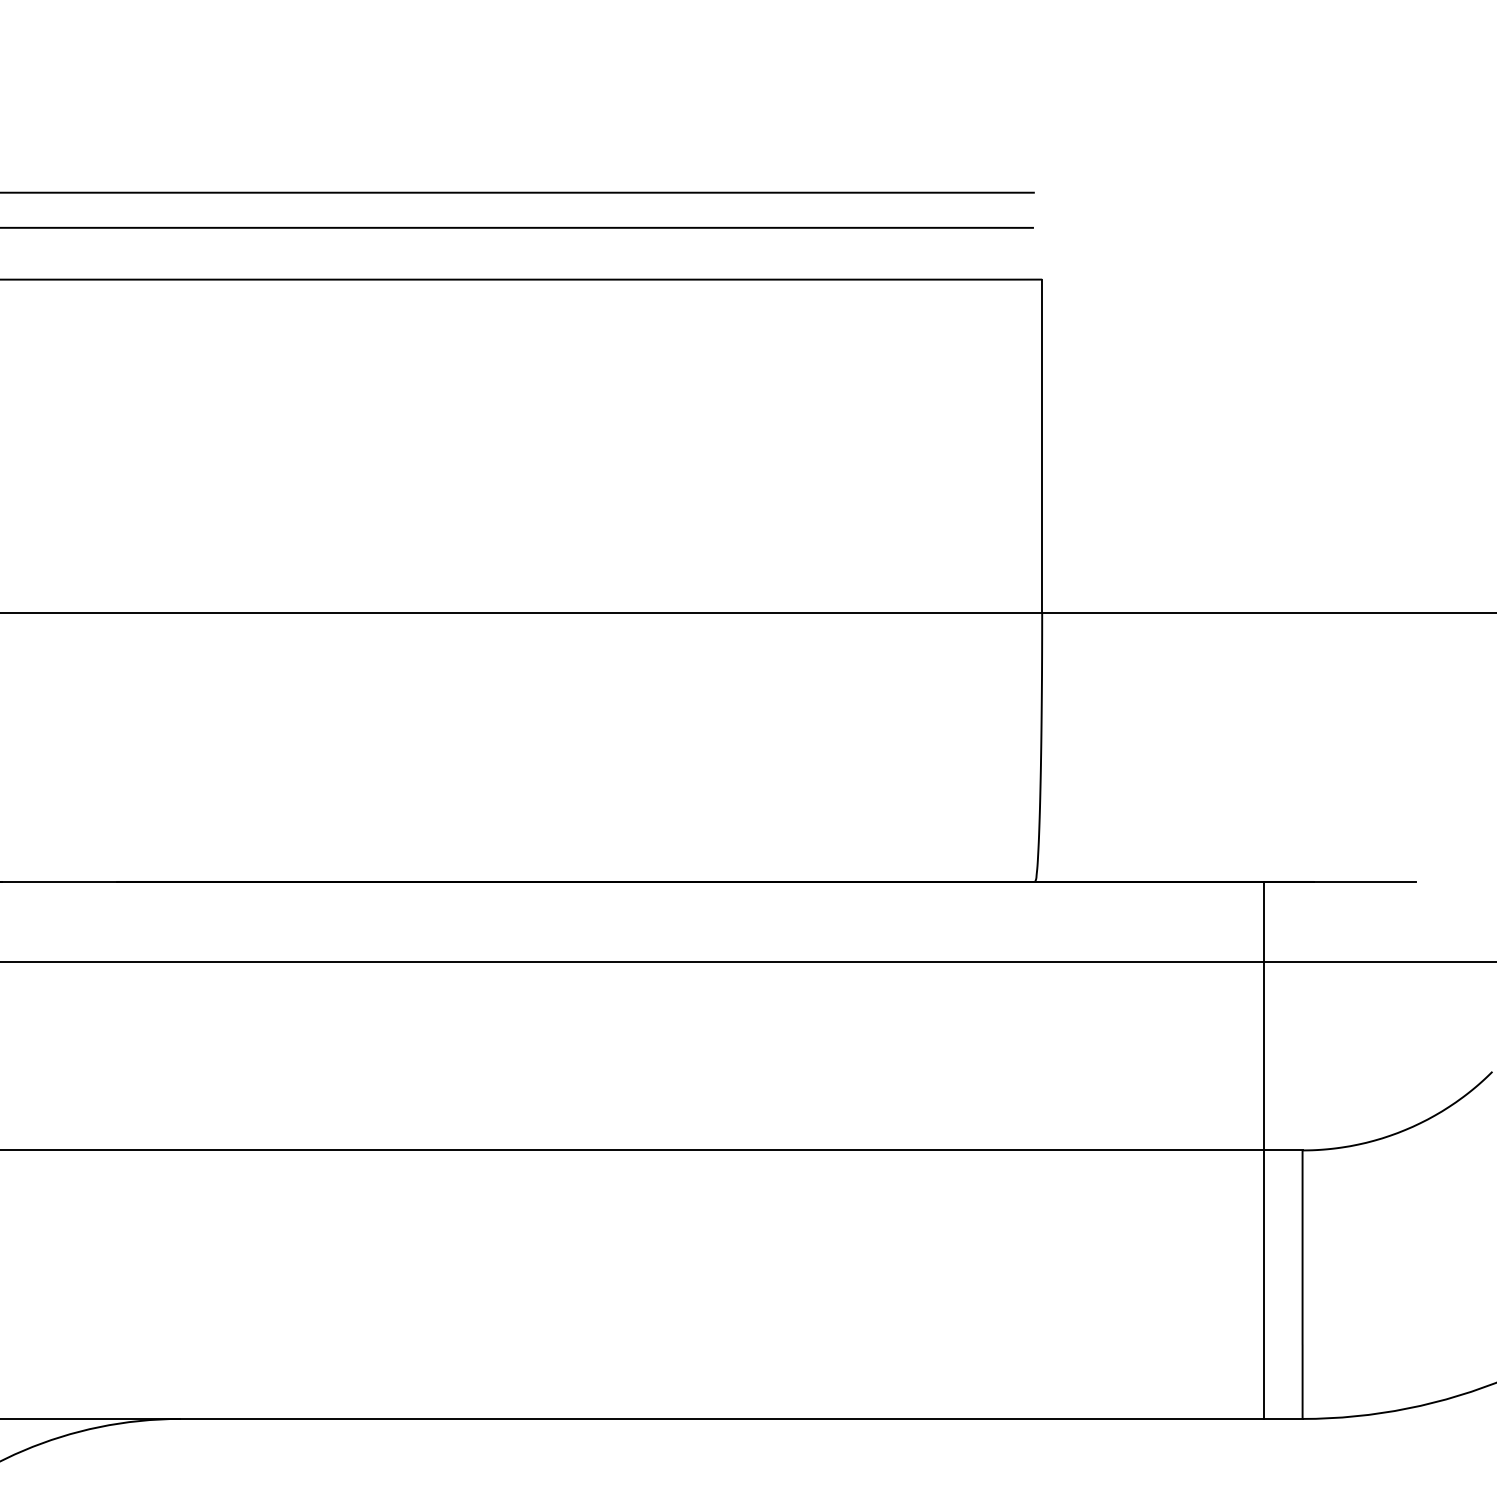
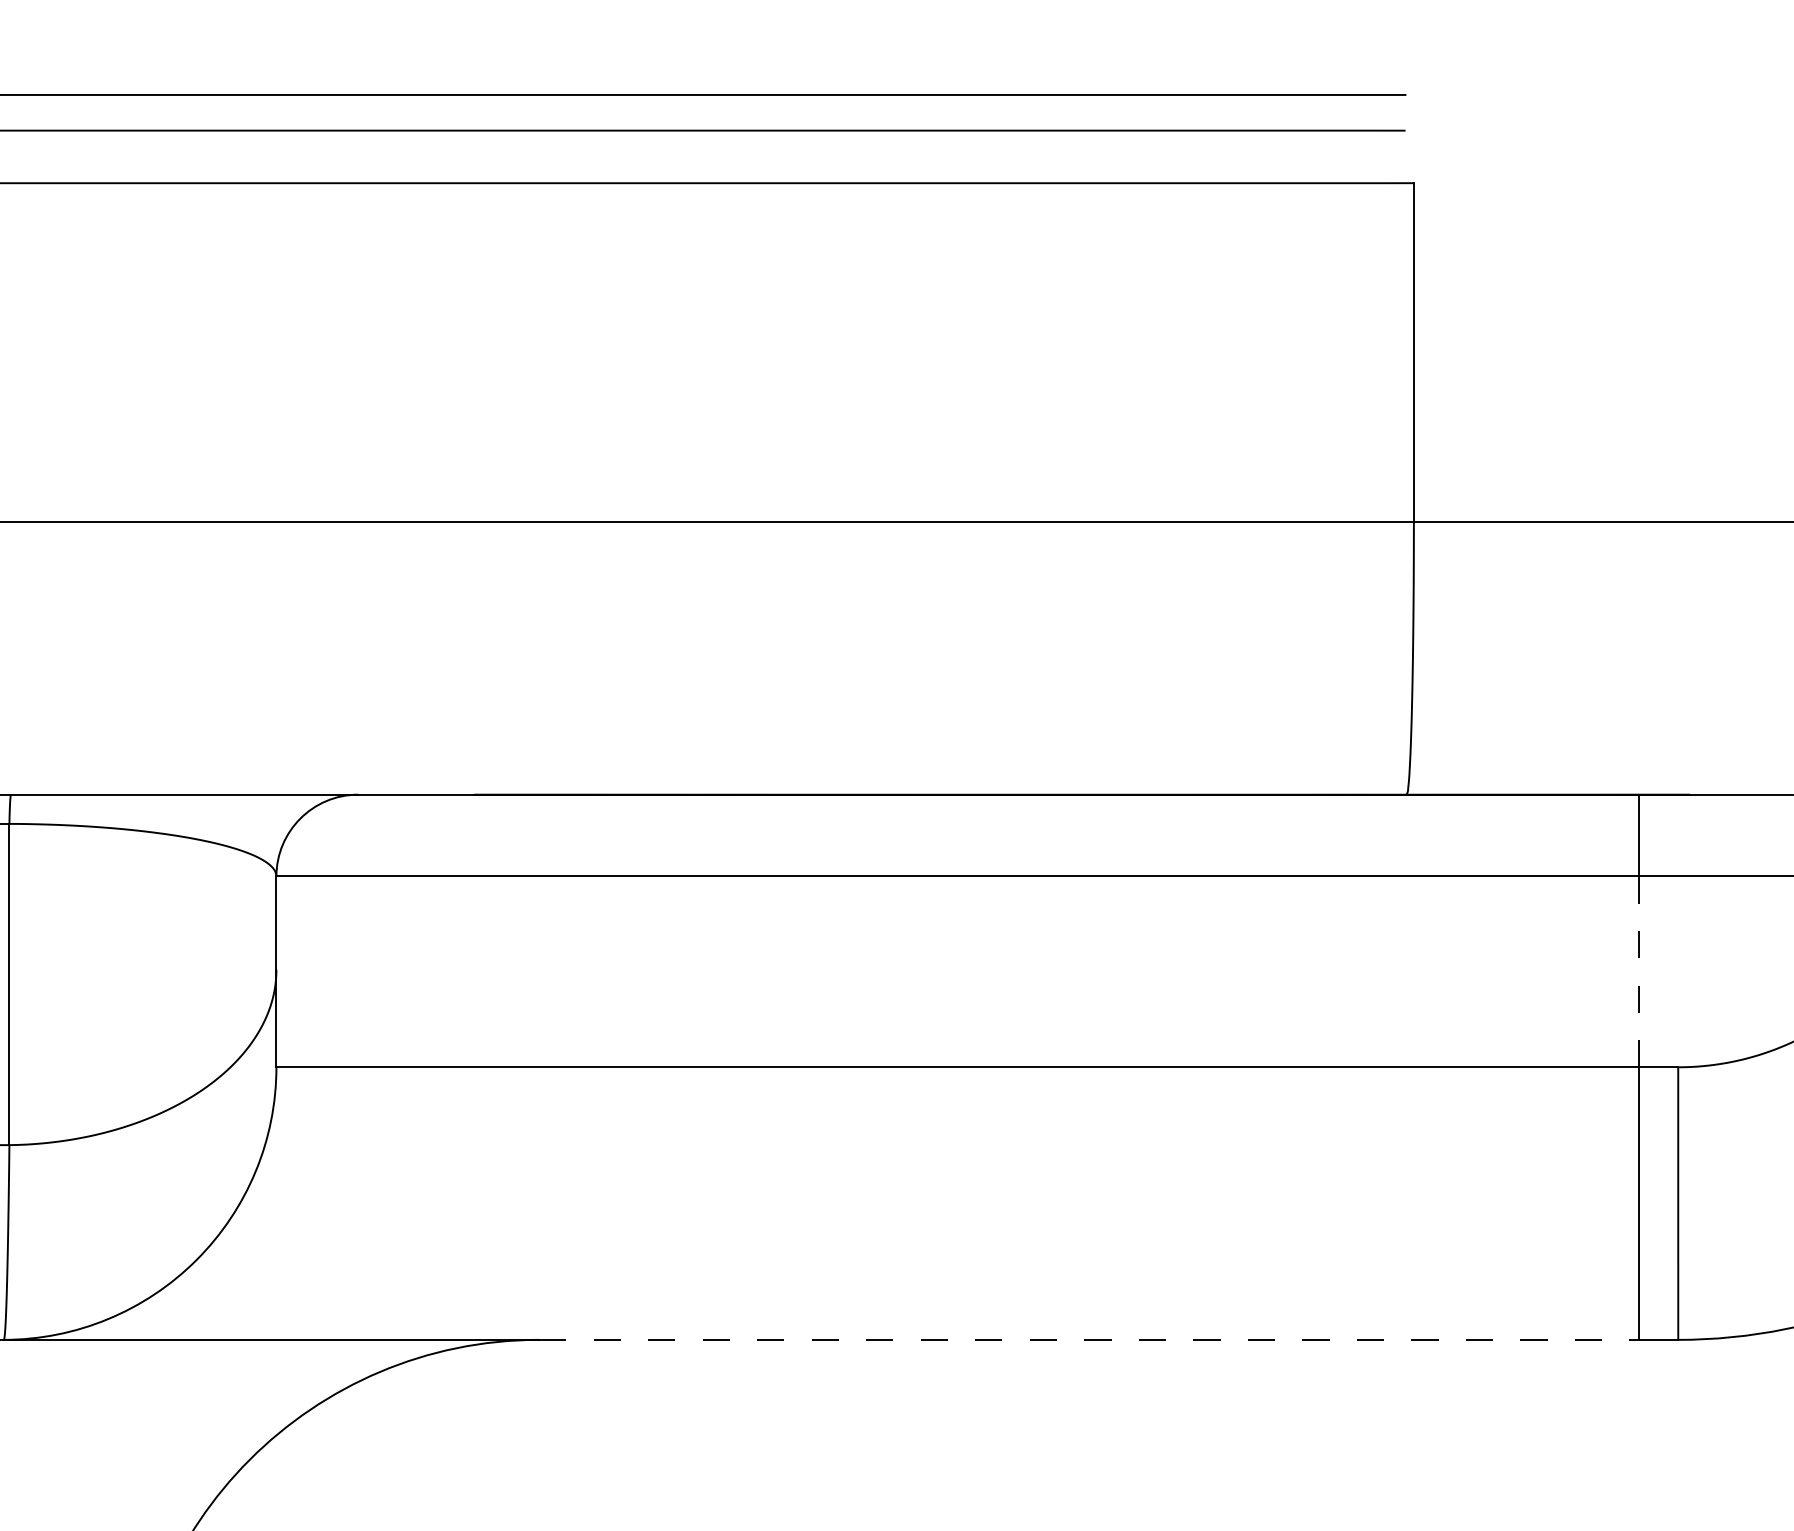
line: (1264, 1056) -> (1639, 971), solid -> dashed
line: (722, 1418) -> (1089, 1339), solid -> dashed

